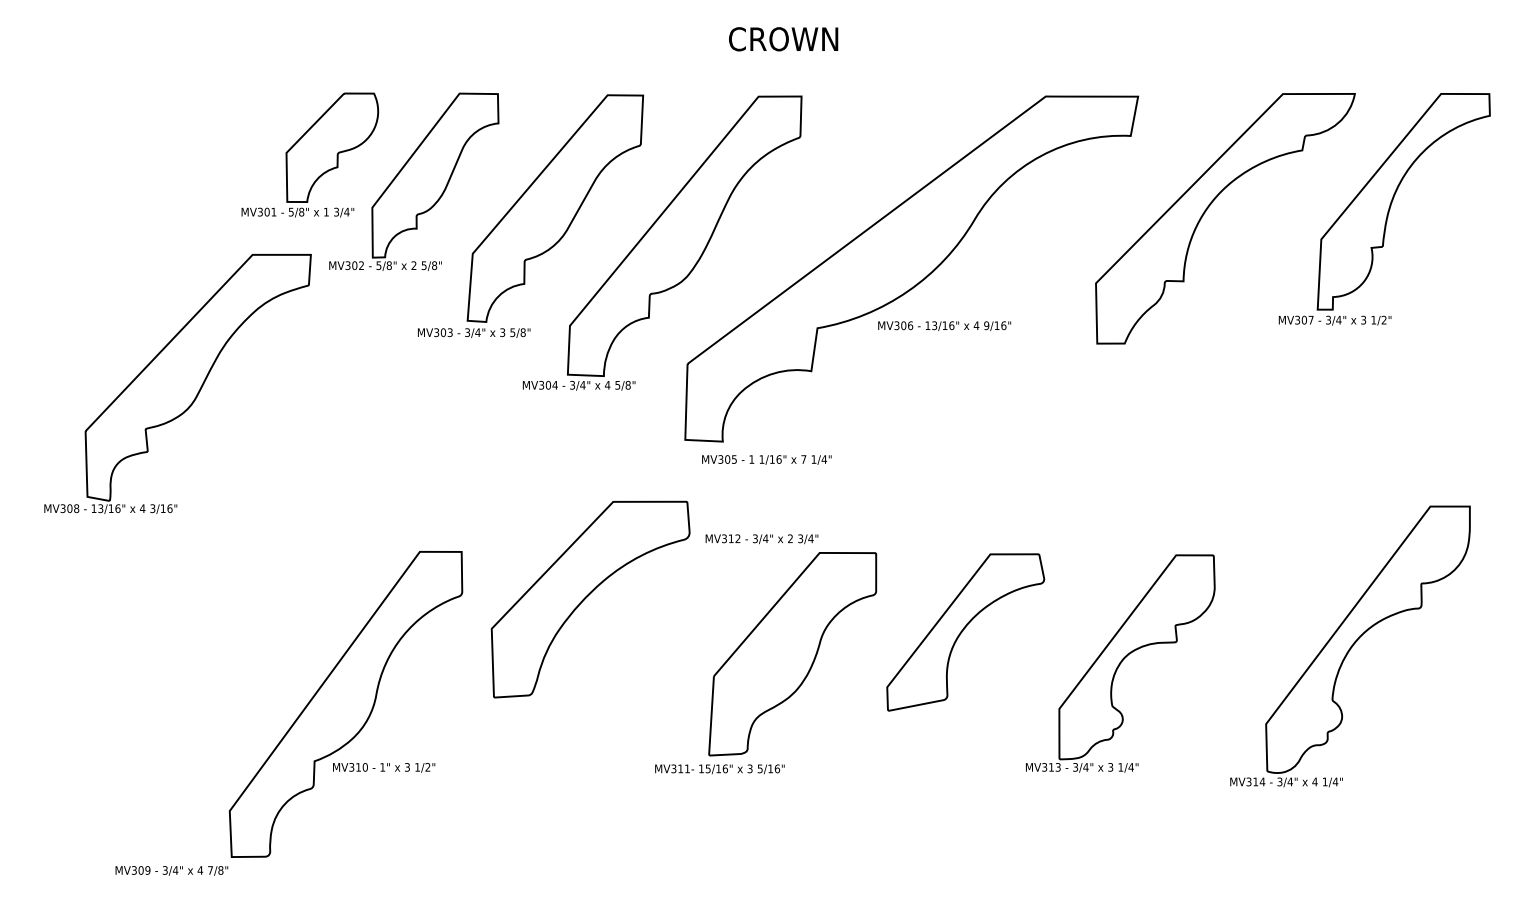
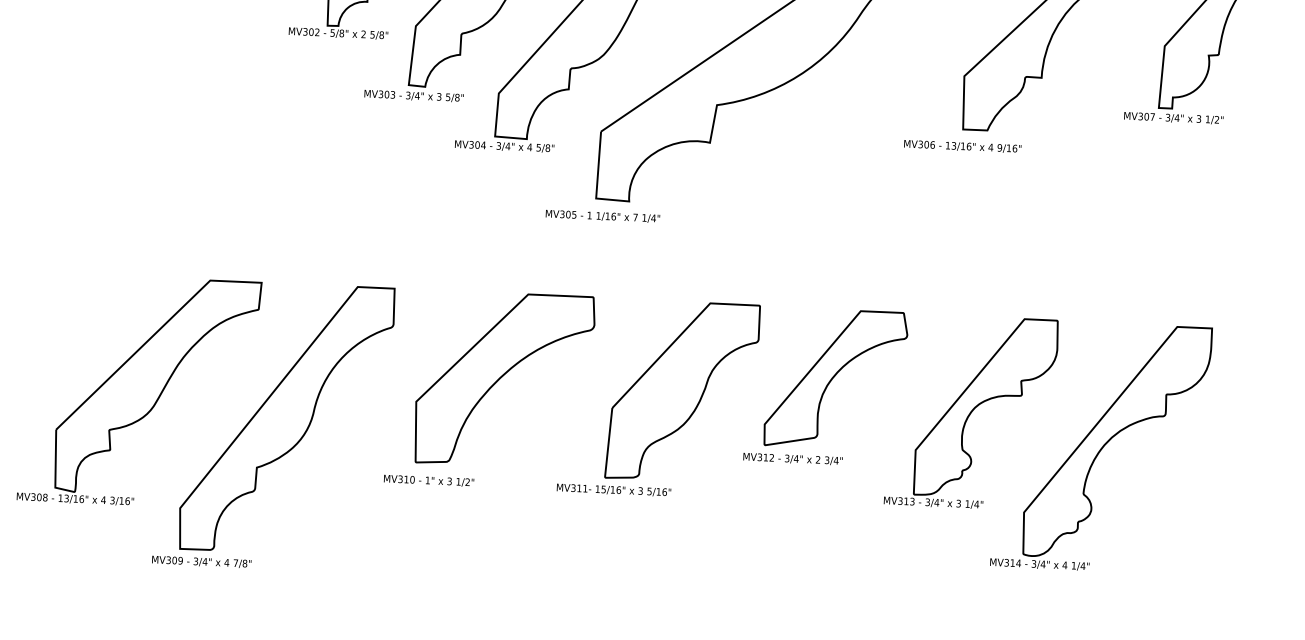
text: (944, 326) -> (962, 146), moved
part: (177, 383) -> (139, 391), moved
text: (766, 459) -> (602, 216), moved
text: (761, 539) -> (792, 459), moved
part: (590, 599) -> (504, 379), moved
part: (1350, 646) -> (1101, 447), moved
text: (384, 767) -> (429, 480), moved
text: (171, 870) -> (201, 561), moved

